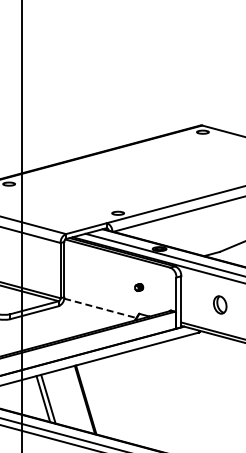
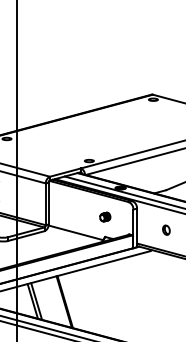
part: (138, 287) -> (104, 217), size x1.67
part: (219, 304) -> (165, 229), size x0.71
line: (100, 308) -> (75, 232), dashed -> solid

